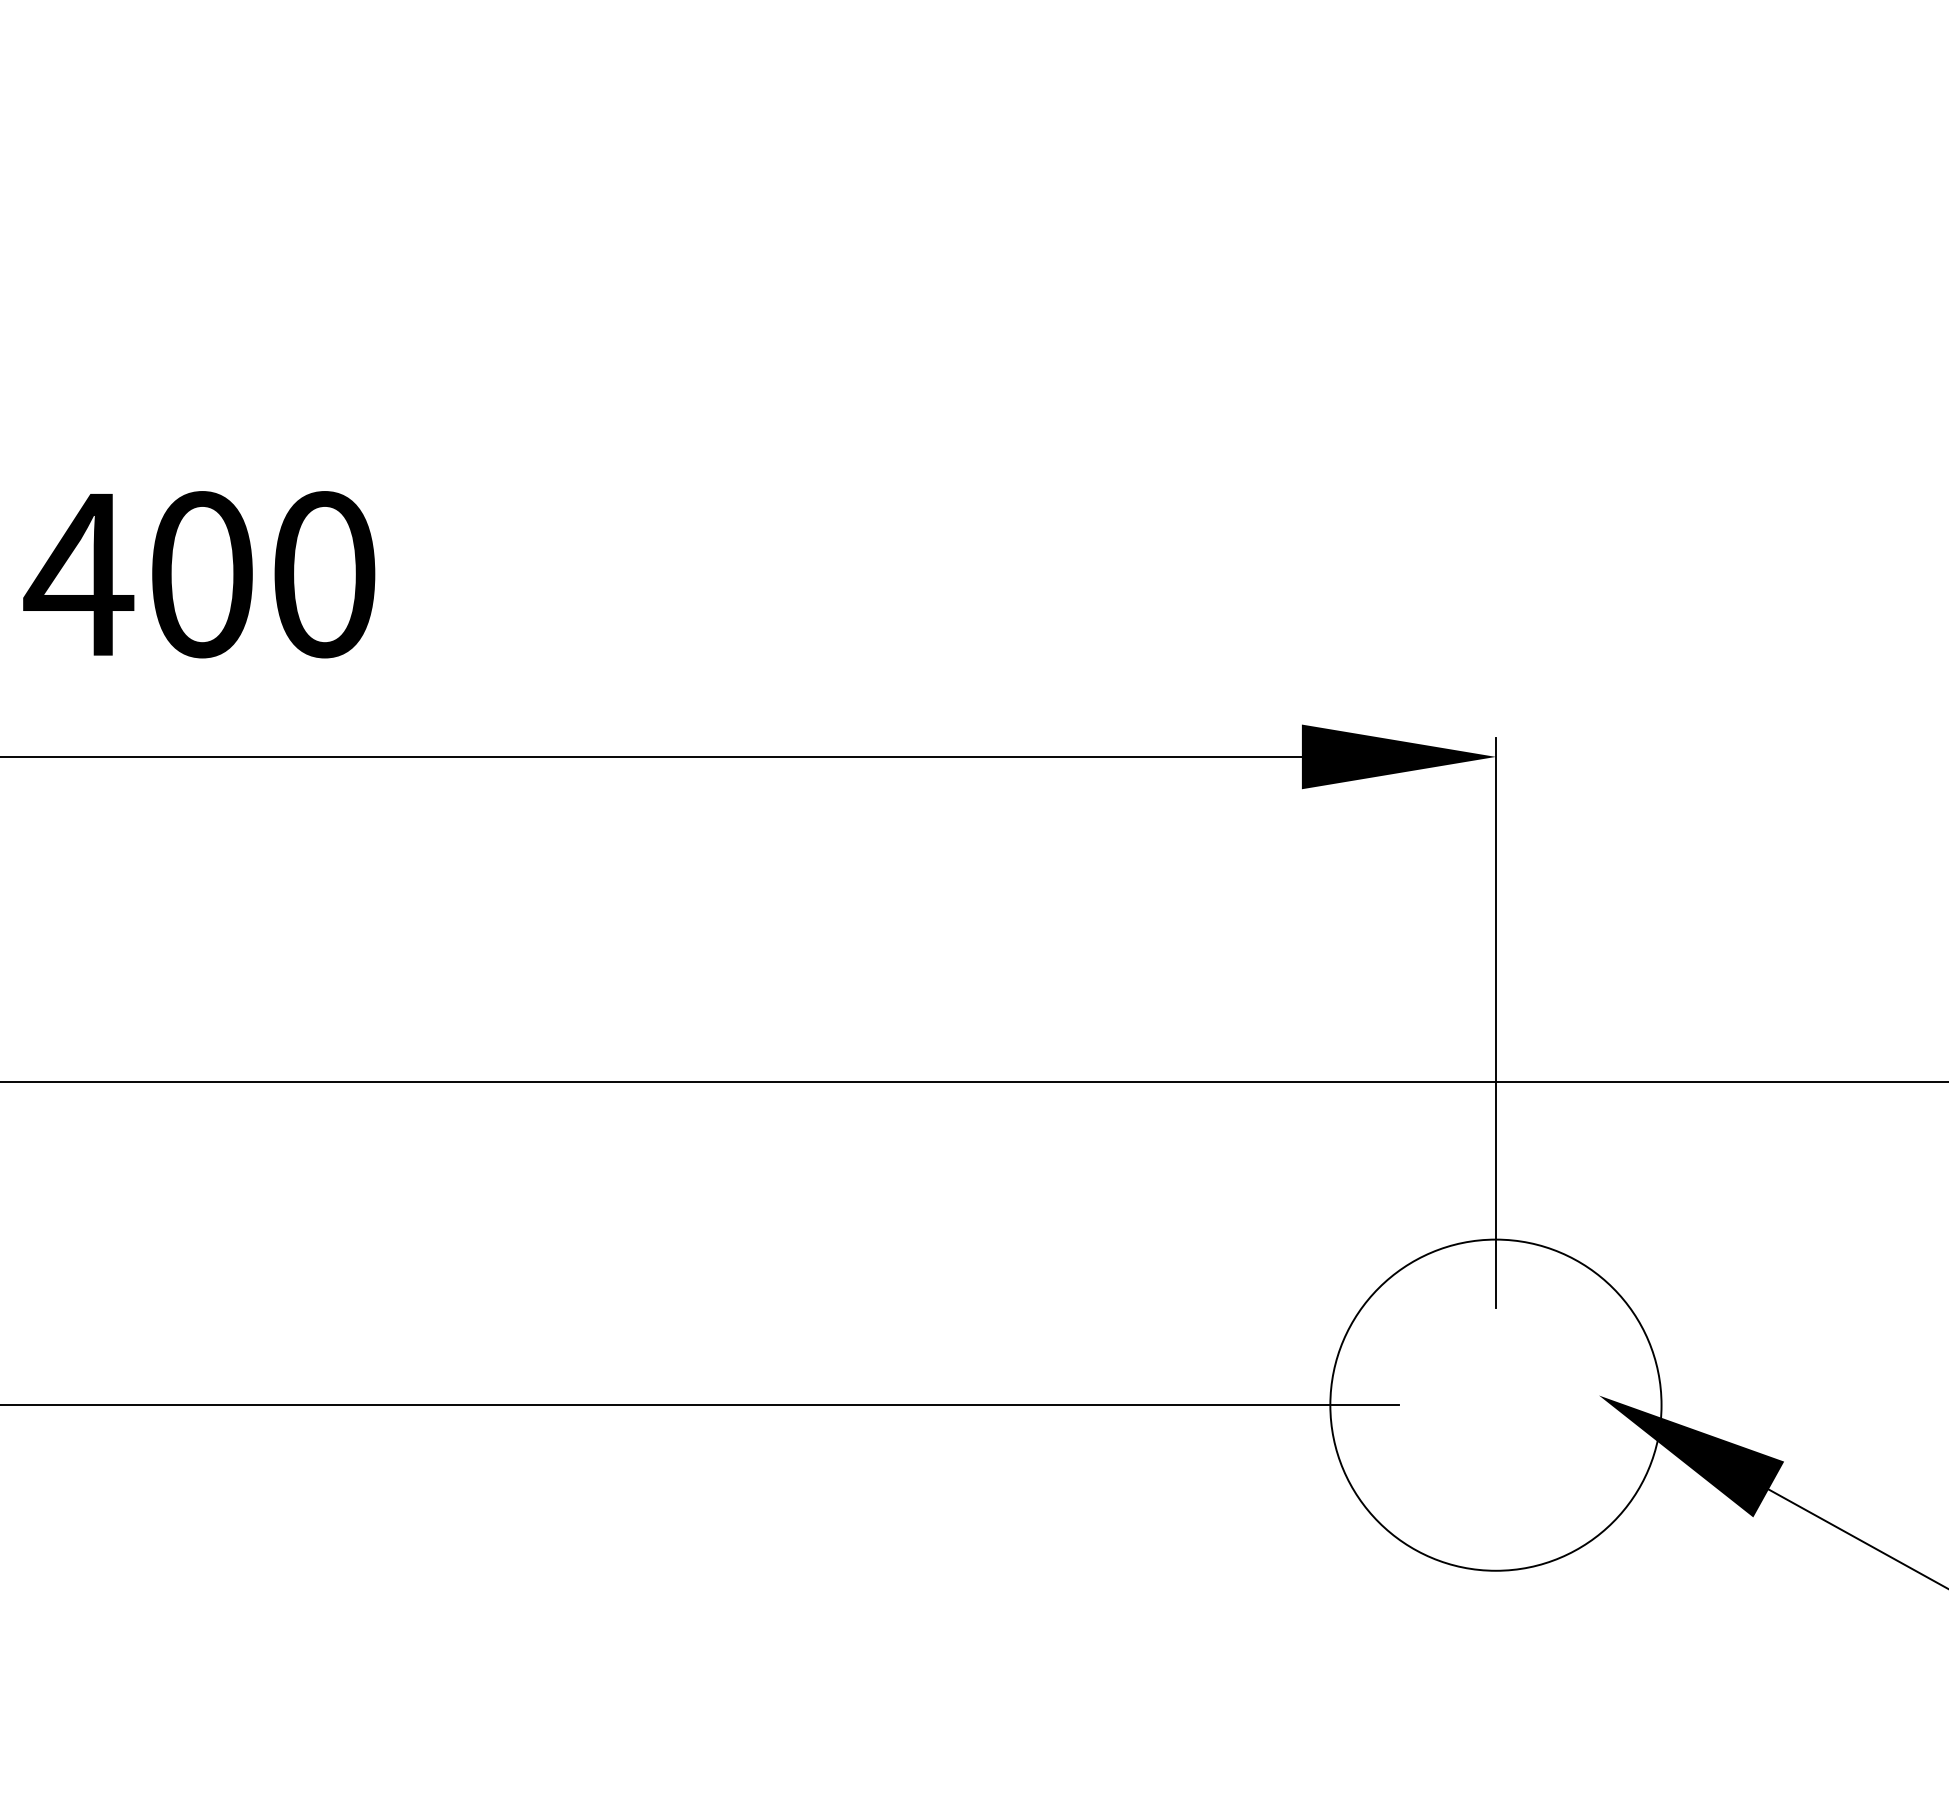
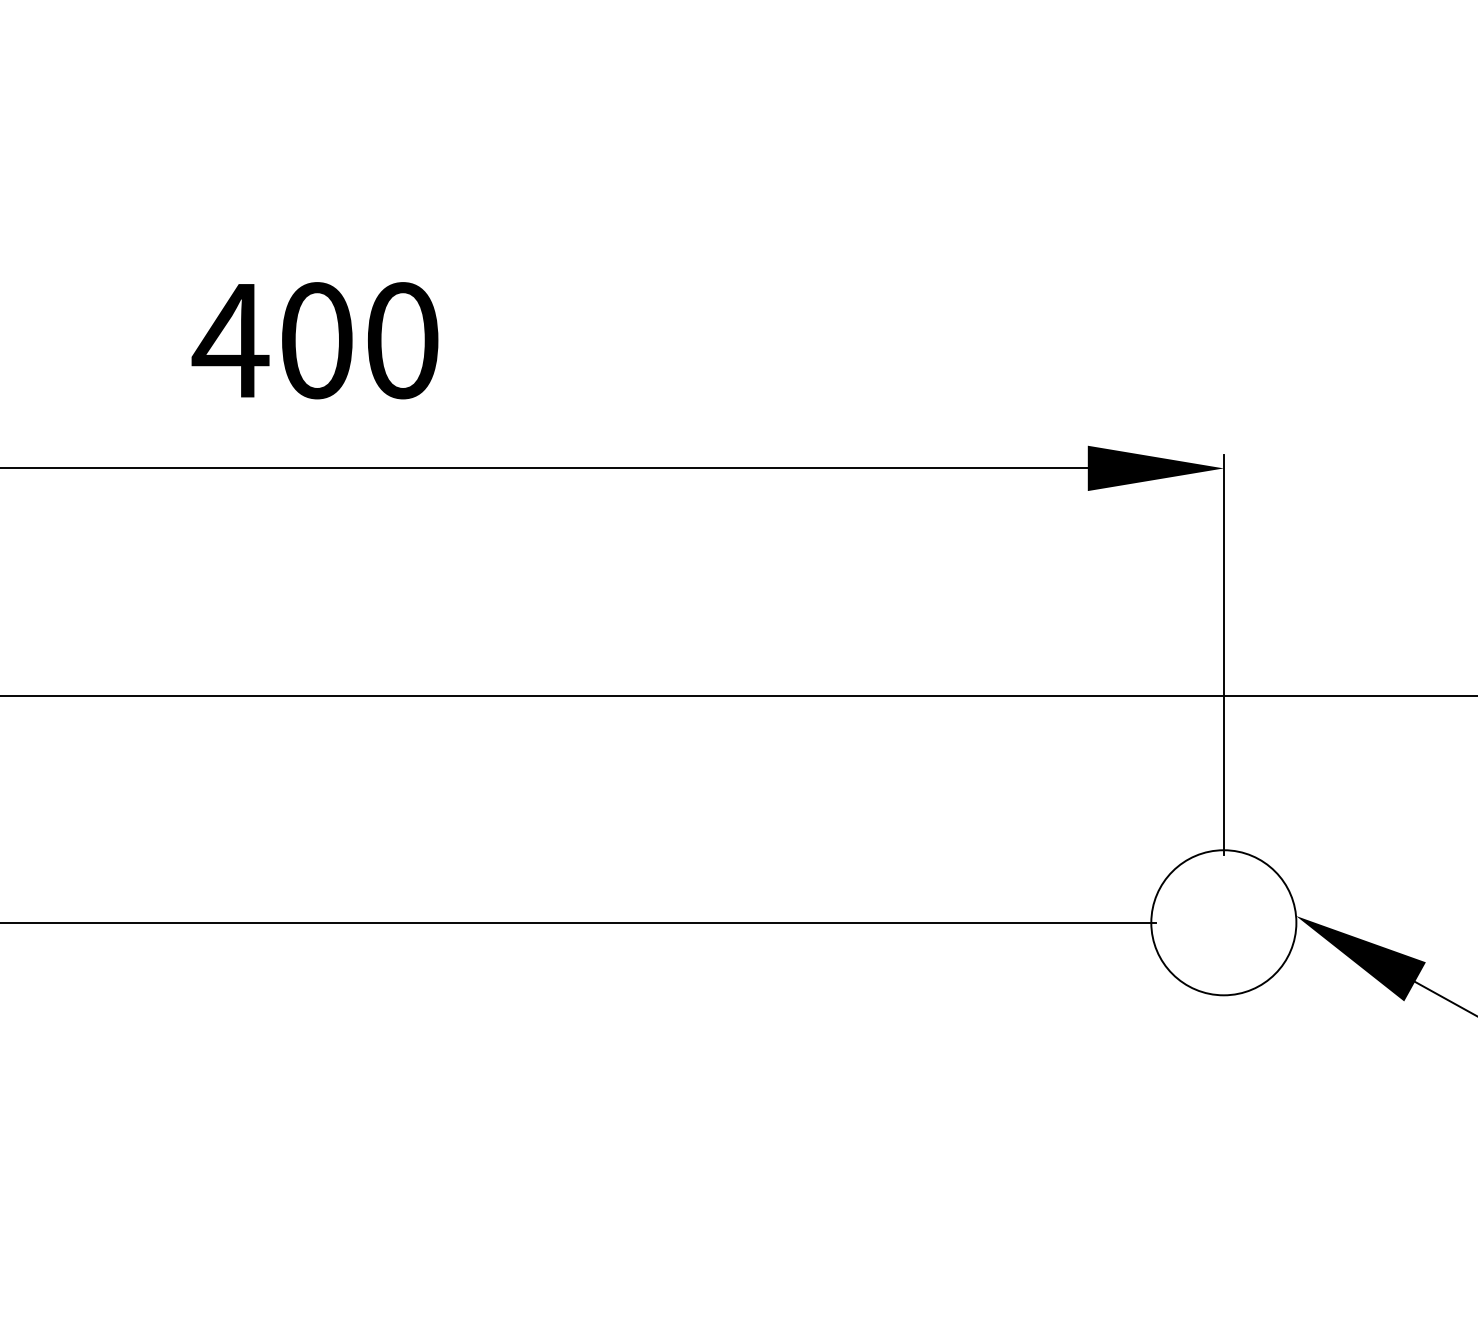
circle: (1495, 1404) -> (1223, 922), size x0.62

